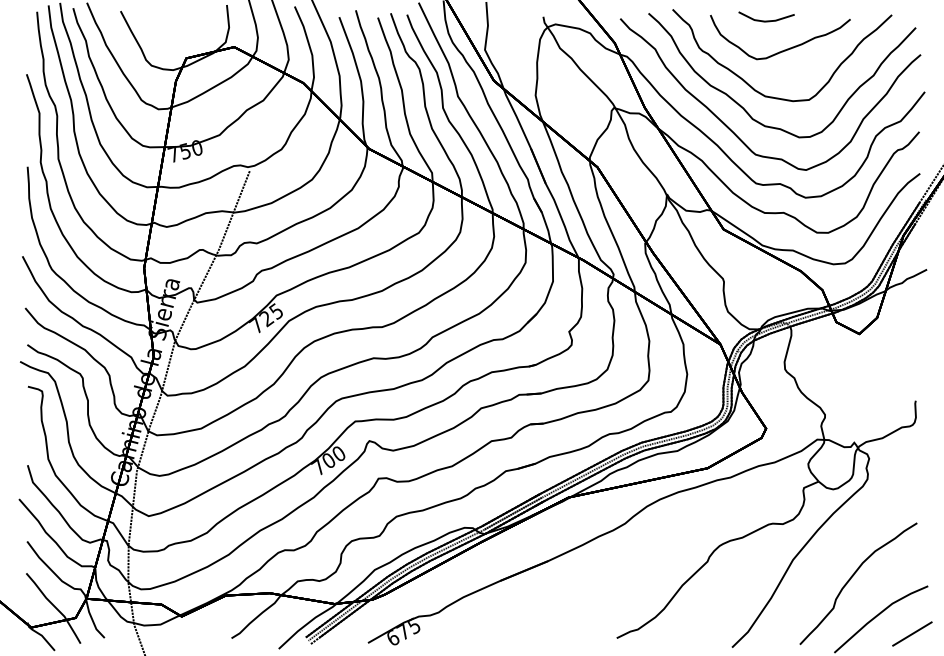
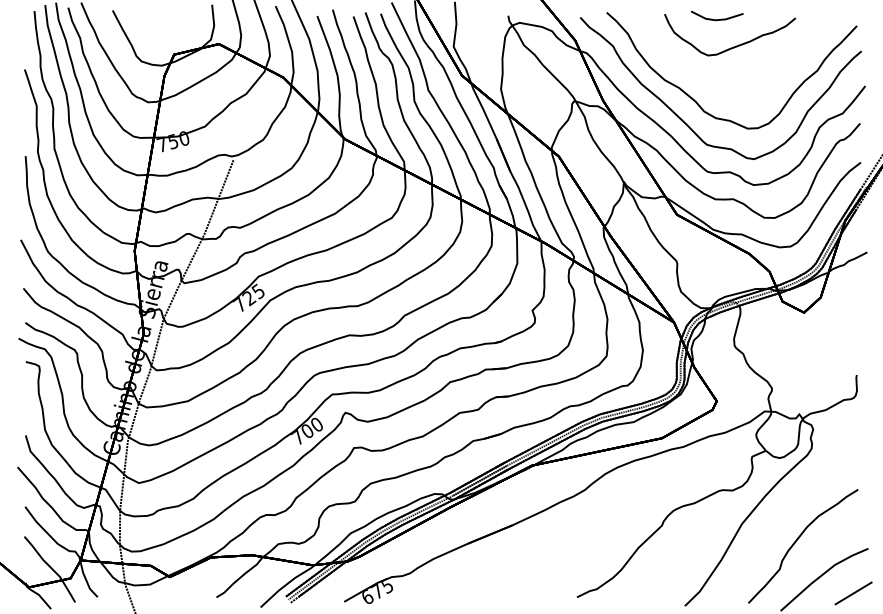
part: (773, 96) -> (723, 90), removed

